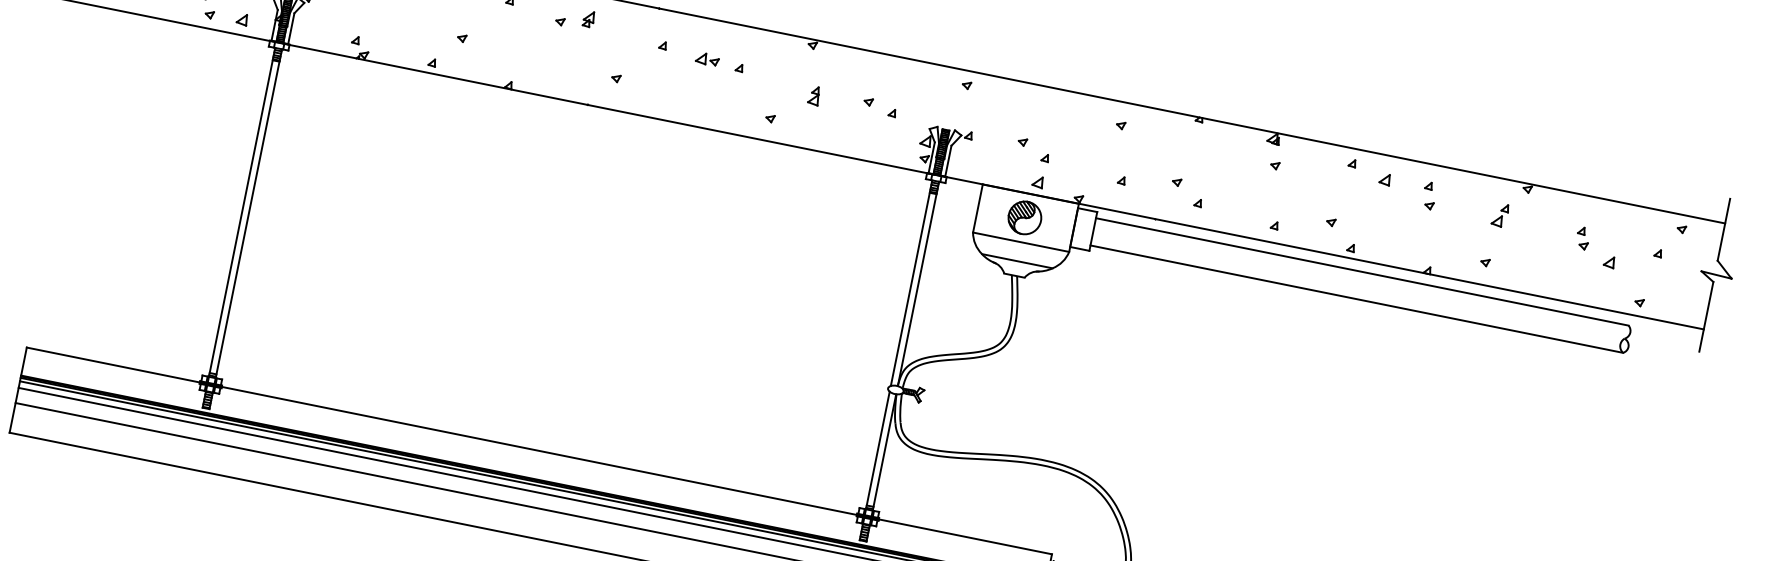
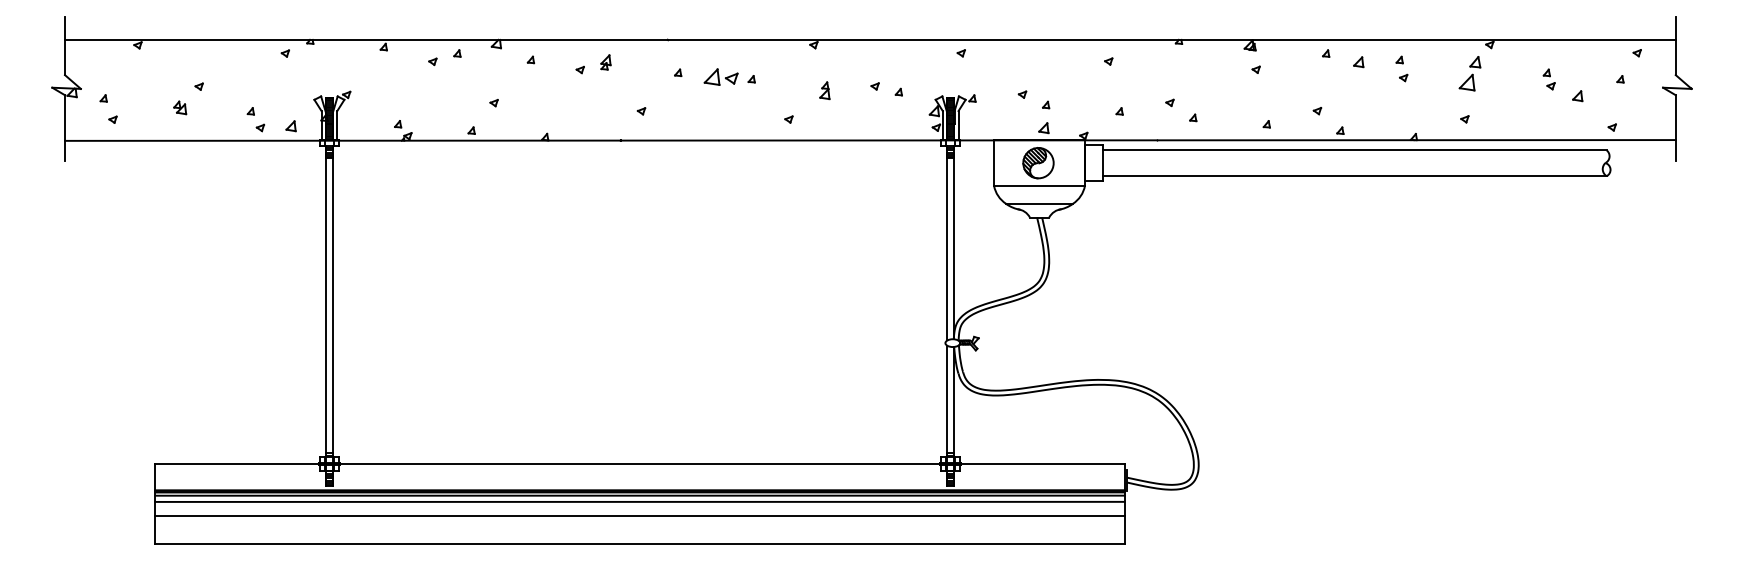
part: (706, 59) -> (720, 77), size x1.6
part: (1499, 215) -> (1469, 73), size x1.6

